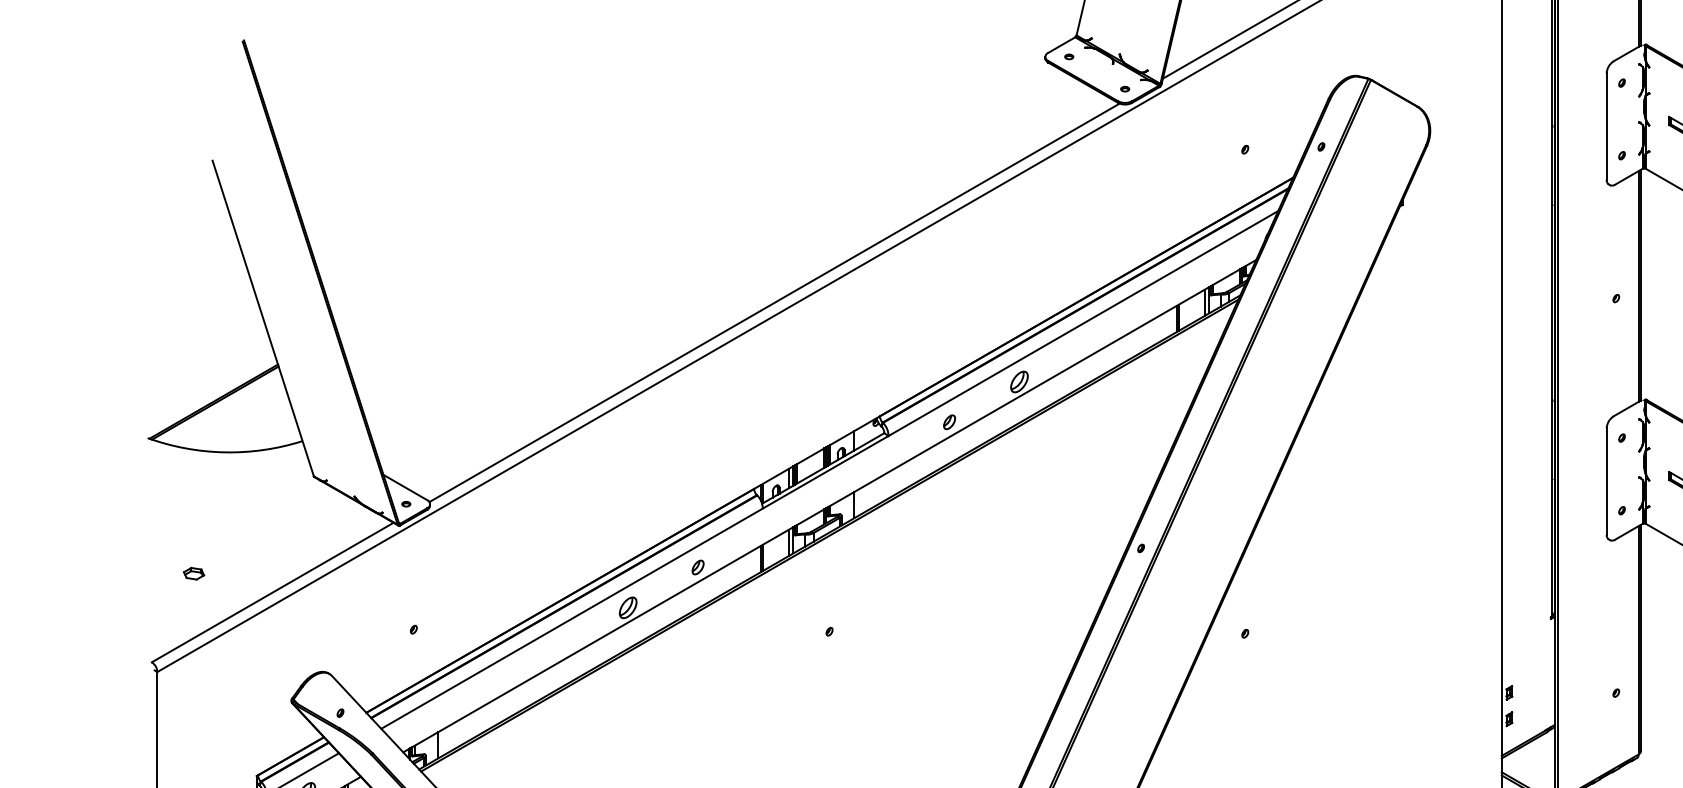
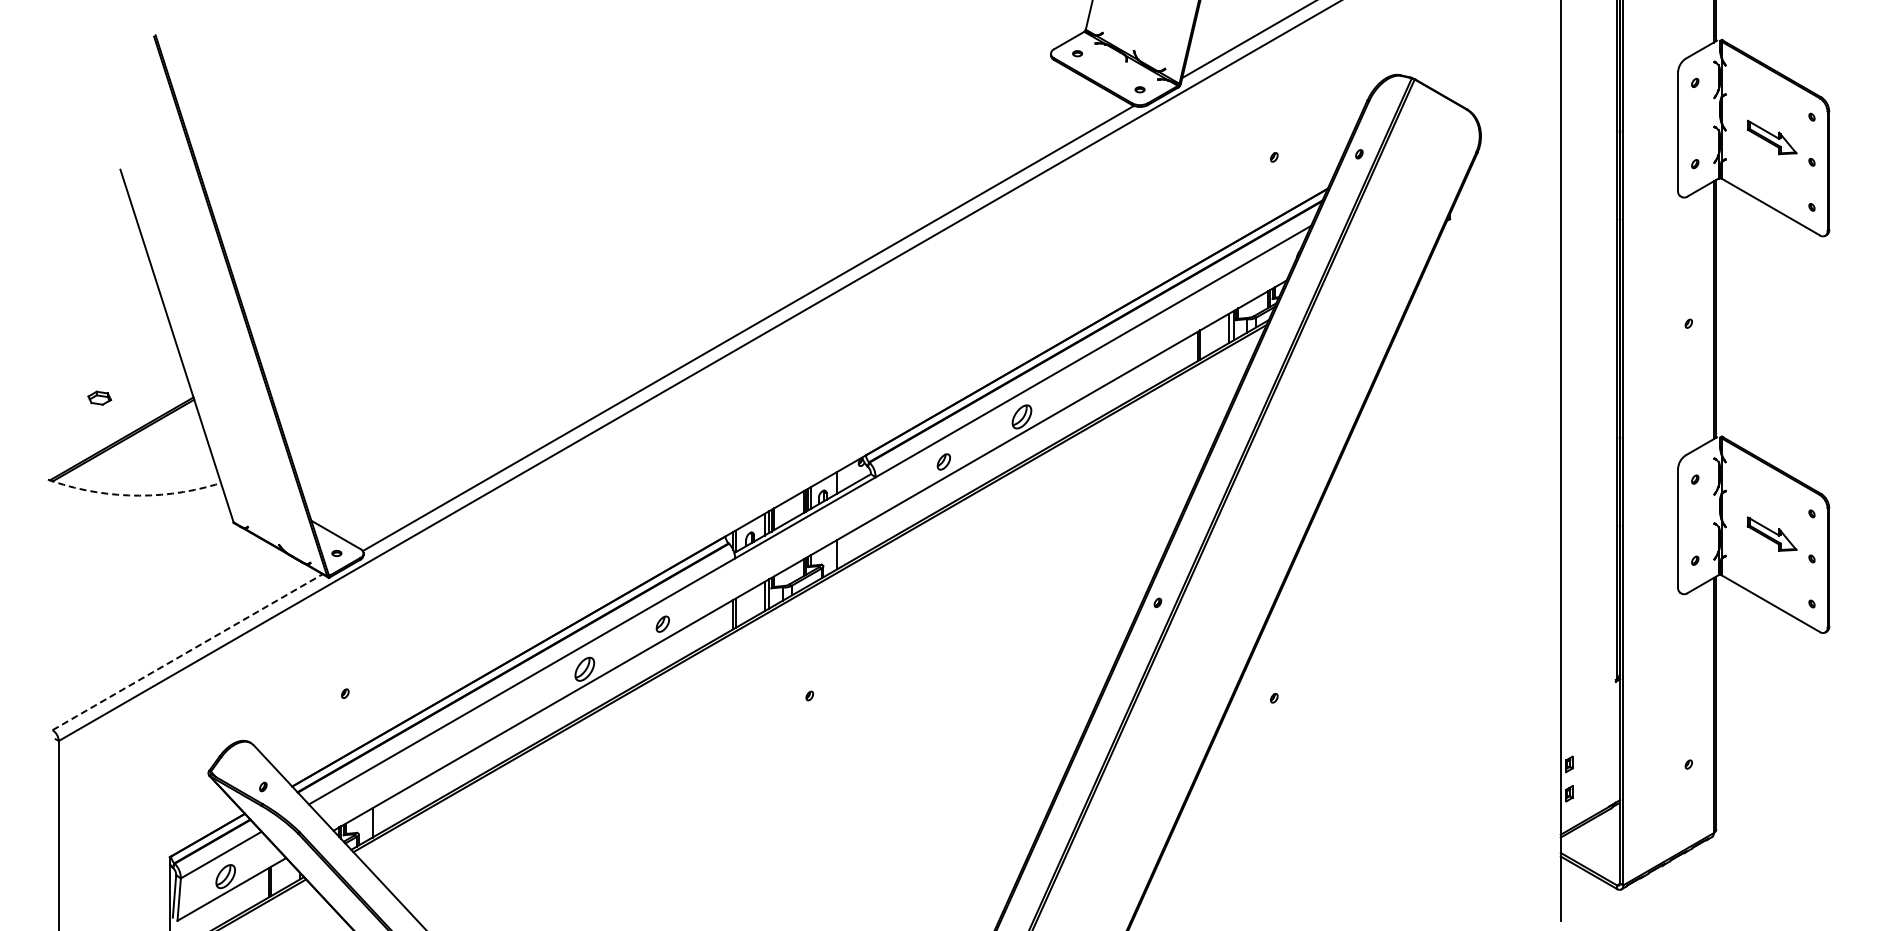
arc: (225, 452) -> (134, 495), solid -> dashed
part: (193, 573) -> (99, 397), moved
line: (272, 592) -> (187, 652), solid -> dashed

